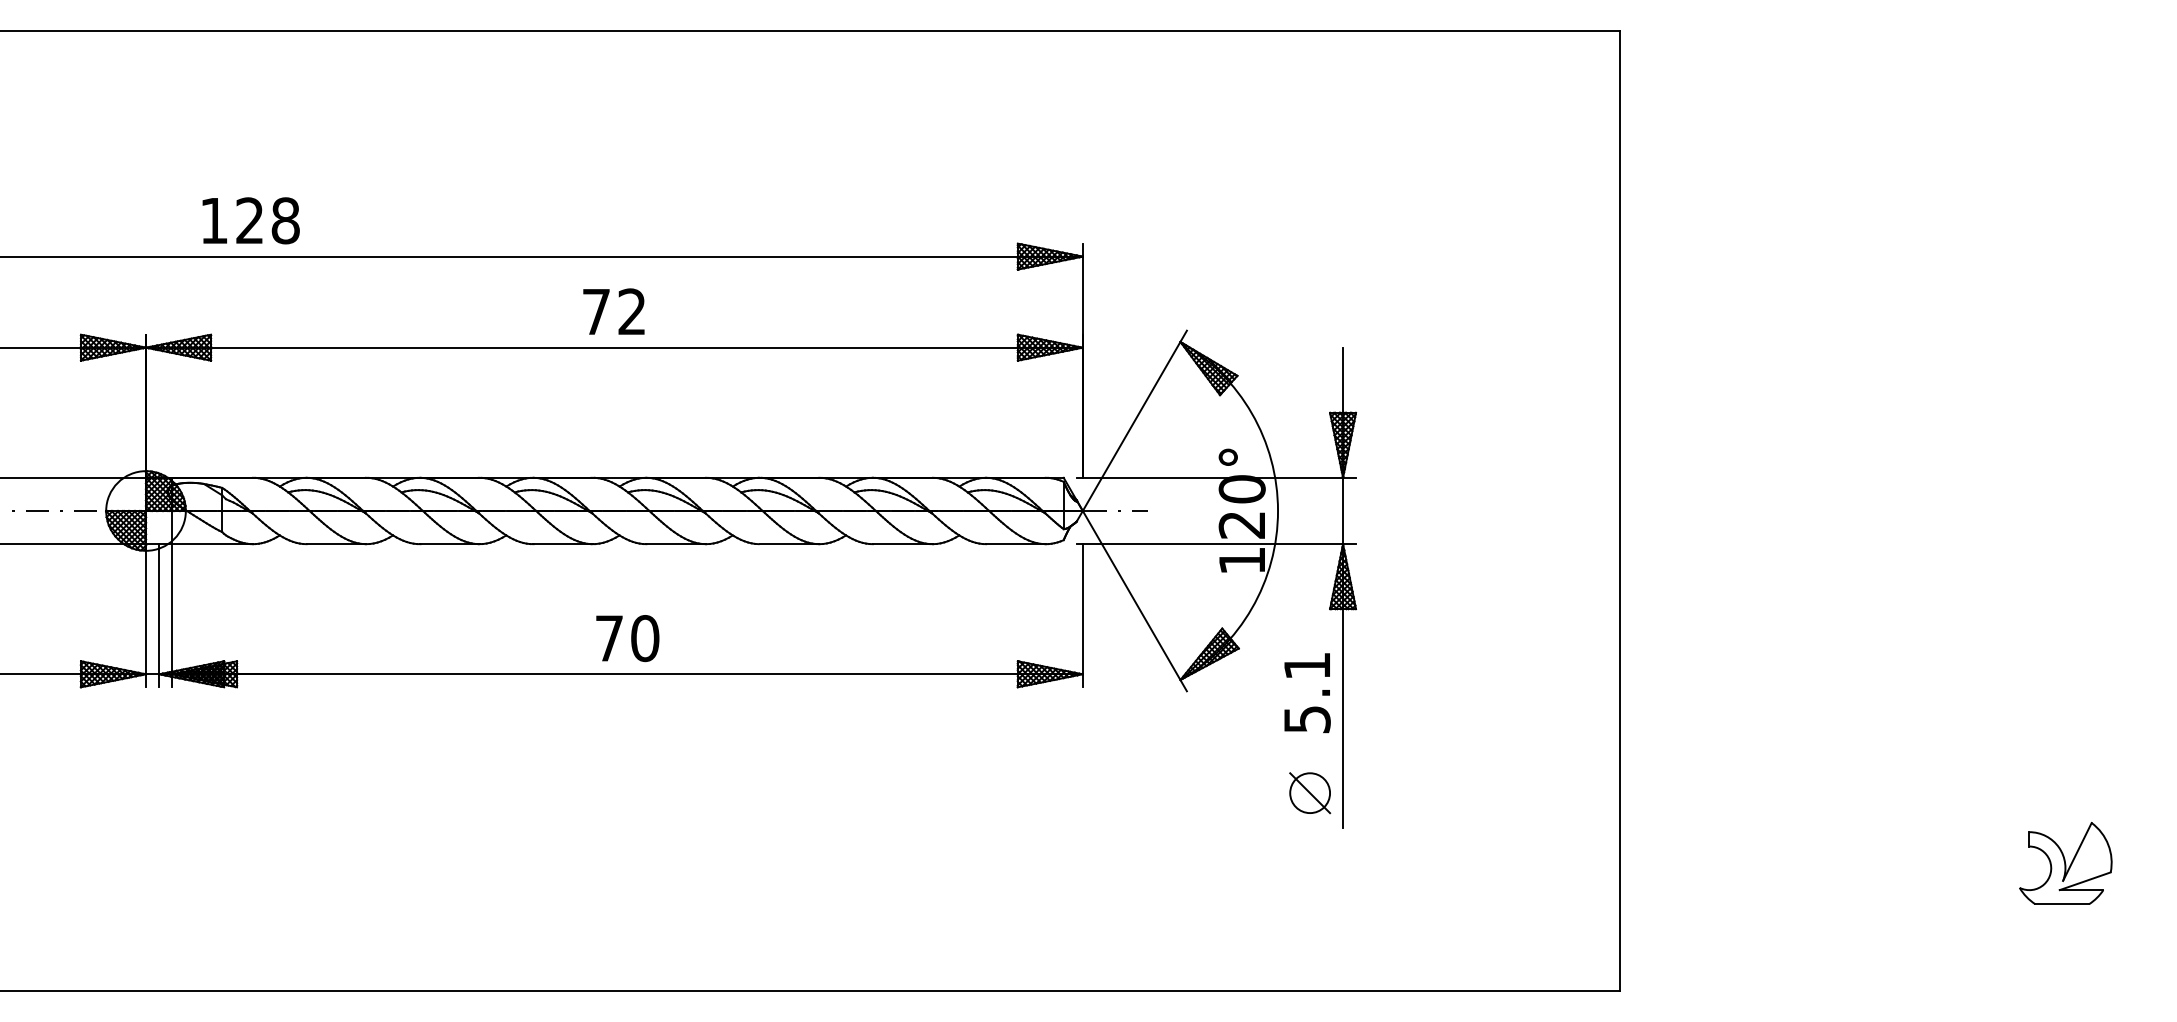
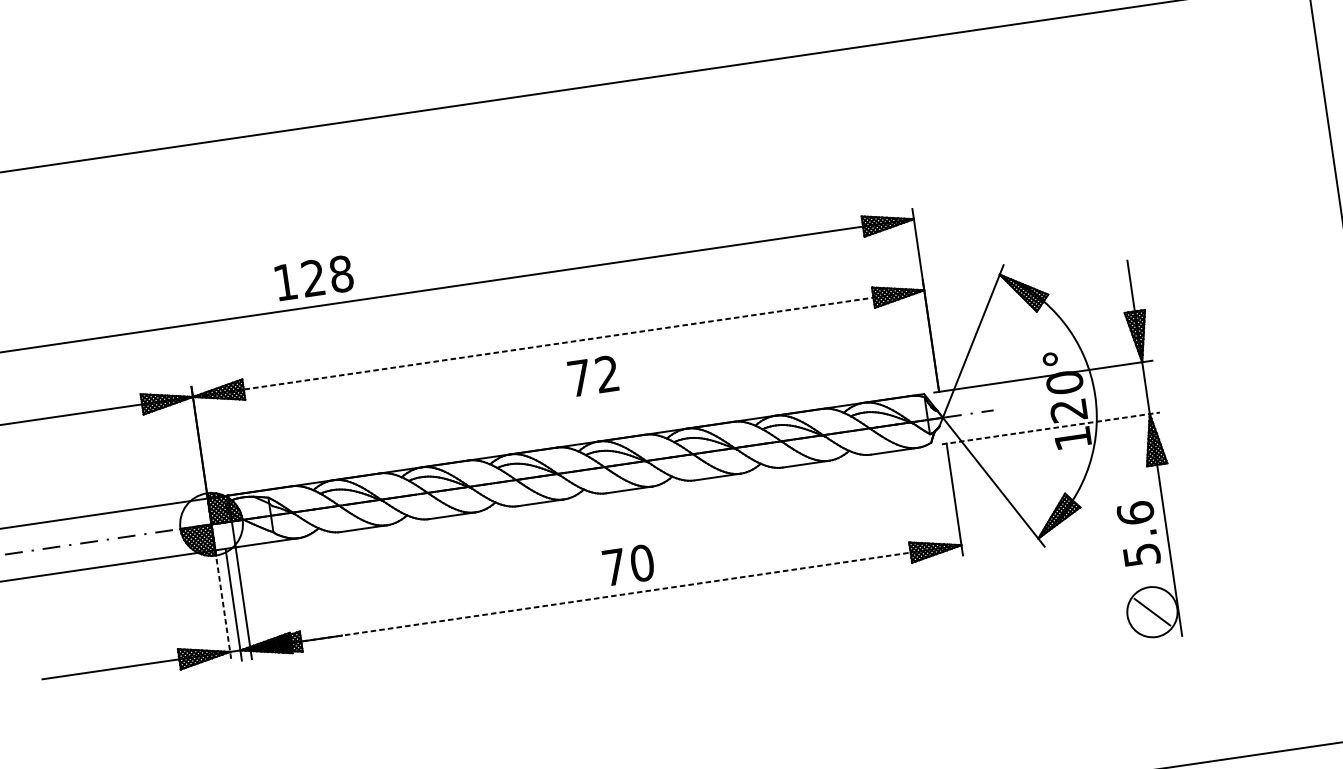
text: (250, 220) -> (313, 277), moved
text: (613, 311) -> (592, 375), moved
line: (614, 347) -> (558, 343), solid -> dashed
line: (1216, 544) -> (1051, 428), solid -> dashed
line: (146, 615) -> (223, 605), solid -> dashed
text: (627, 638) -> (628, 565), moved
text: (1306, 665) -> (1135, 512), 5.1 -> 5.6
line: (627, 674) -> (606, 597), solid -> dashed
circle: (1310, 793) -> (1152, 612), size x1.6

